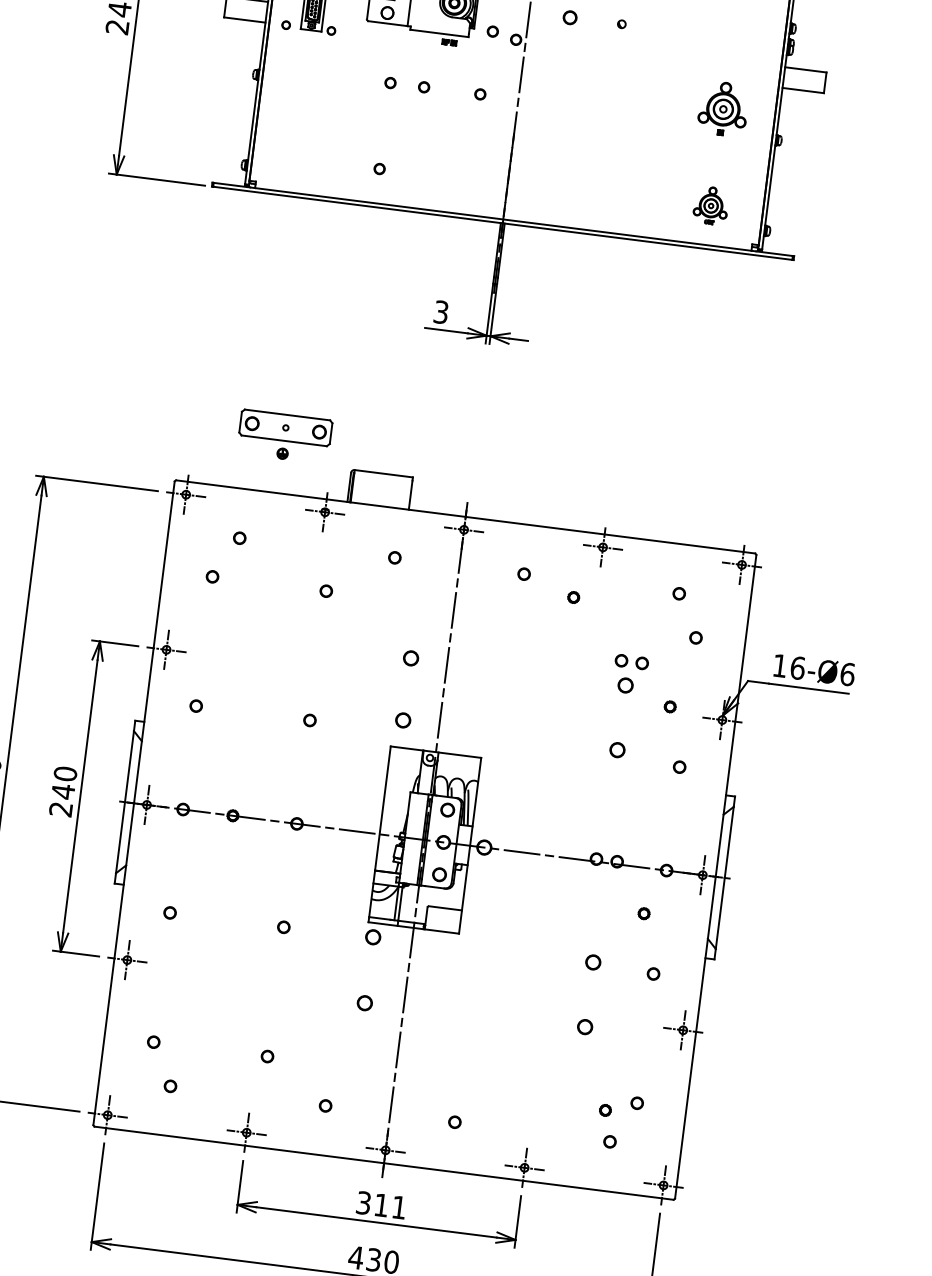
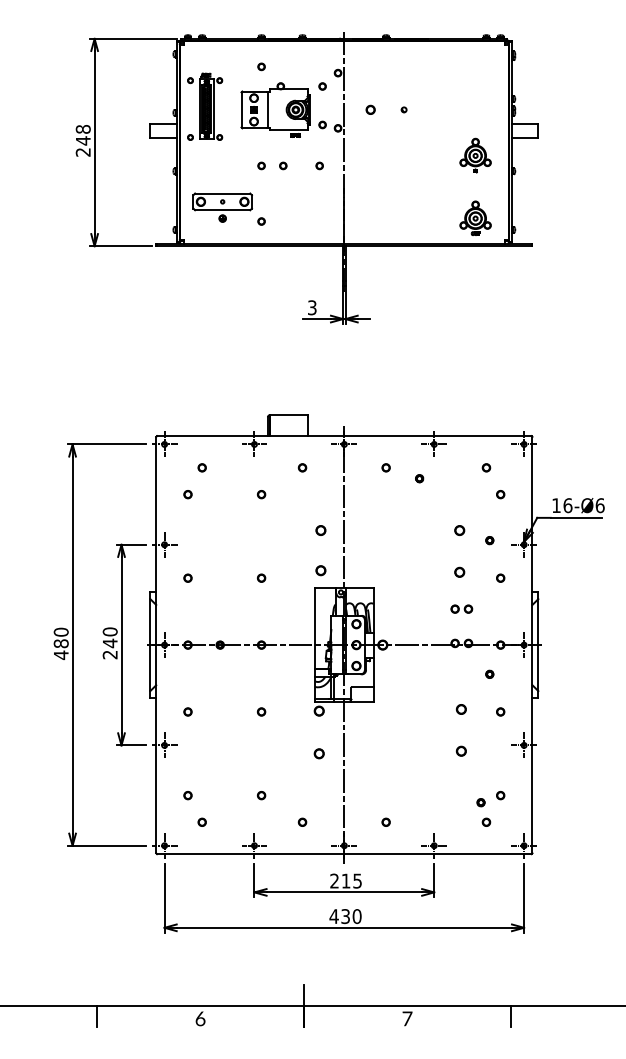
part: (711, 204) -> (475, 217), size x1.43
part: (284, 436) -> (222, 207), moved
part: (631, 661) -> (461, 608), moved
text: (380, 1204) -> (345, 880), 311 -> 215

